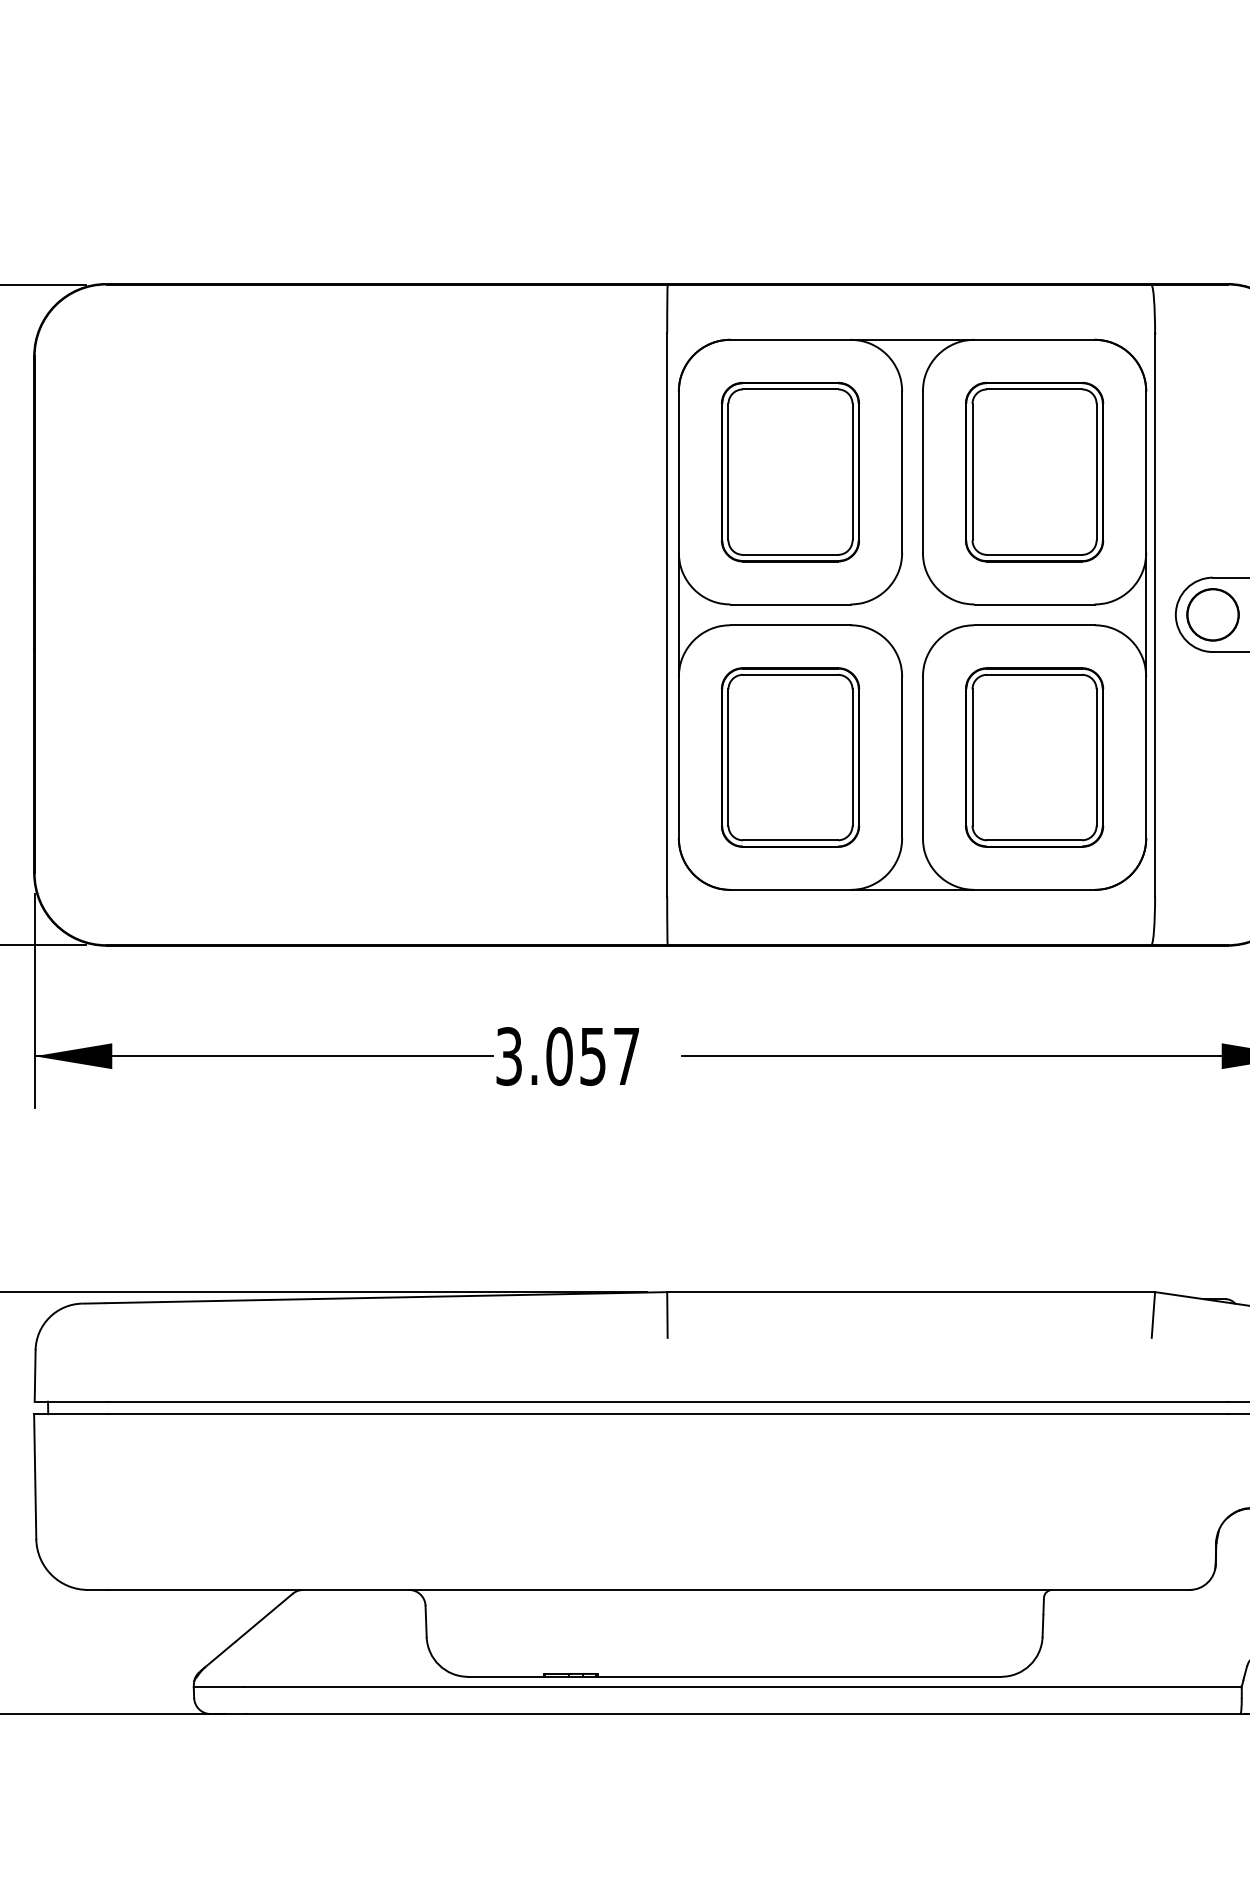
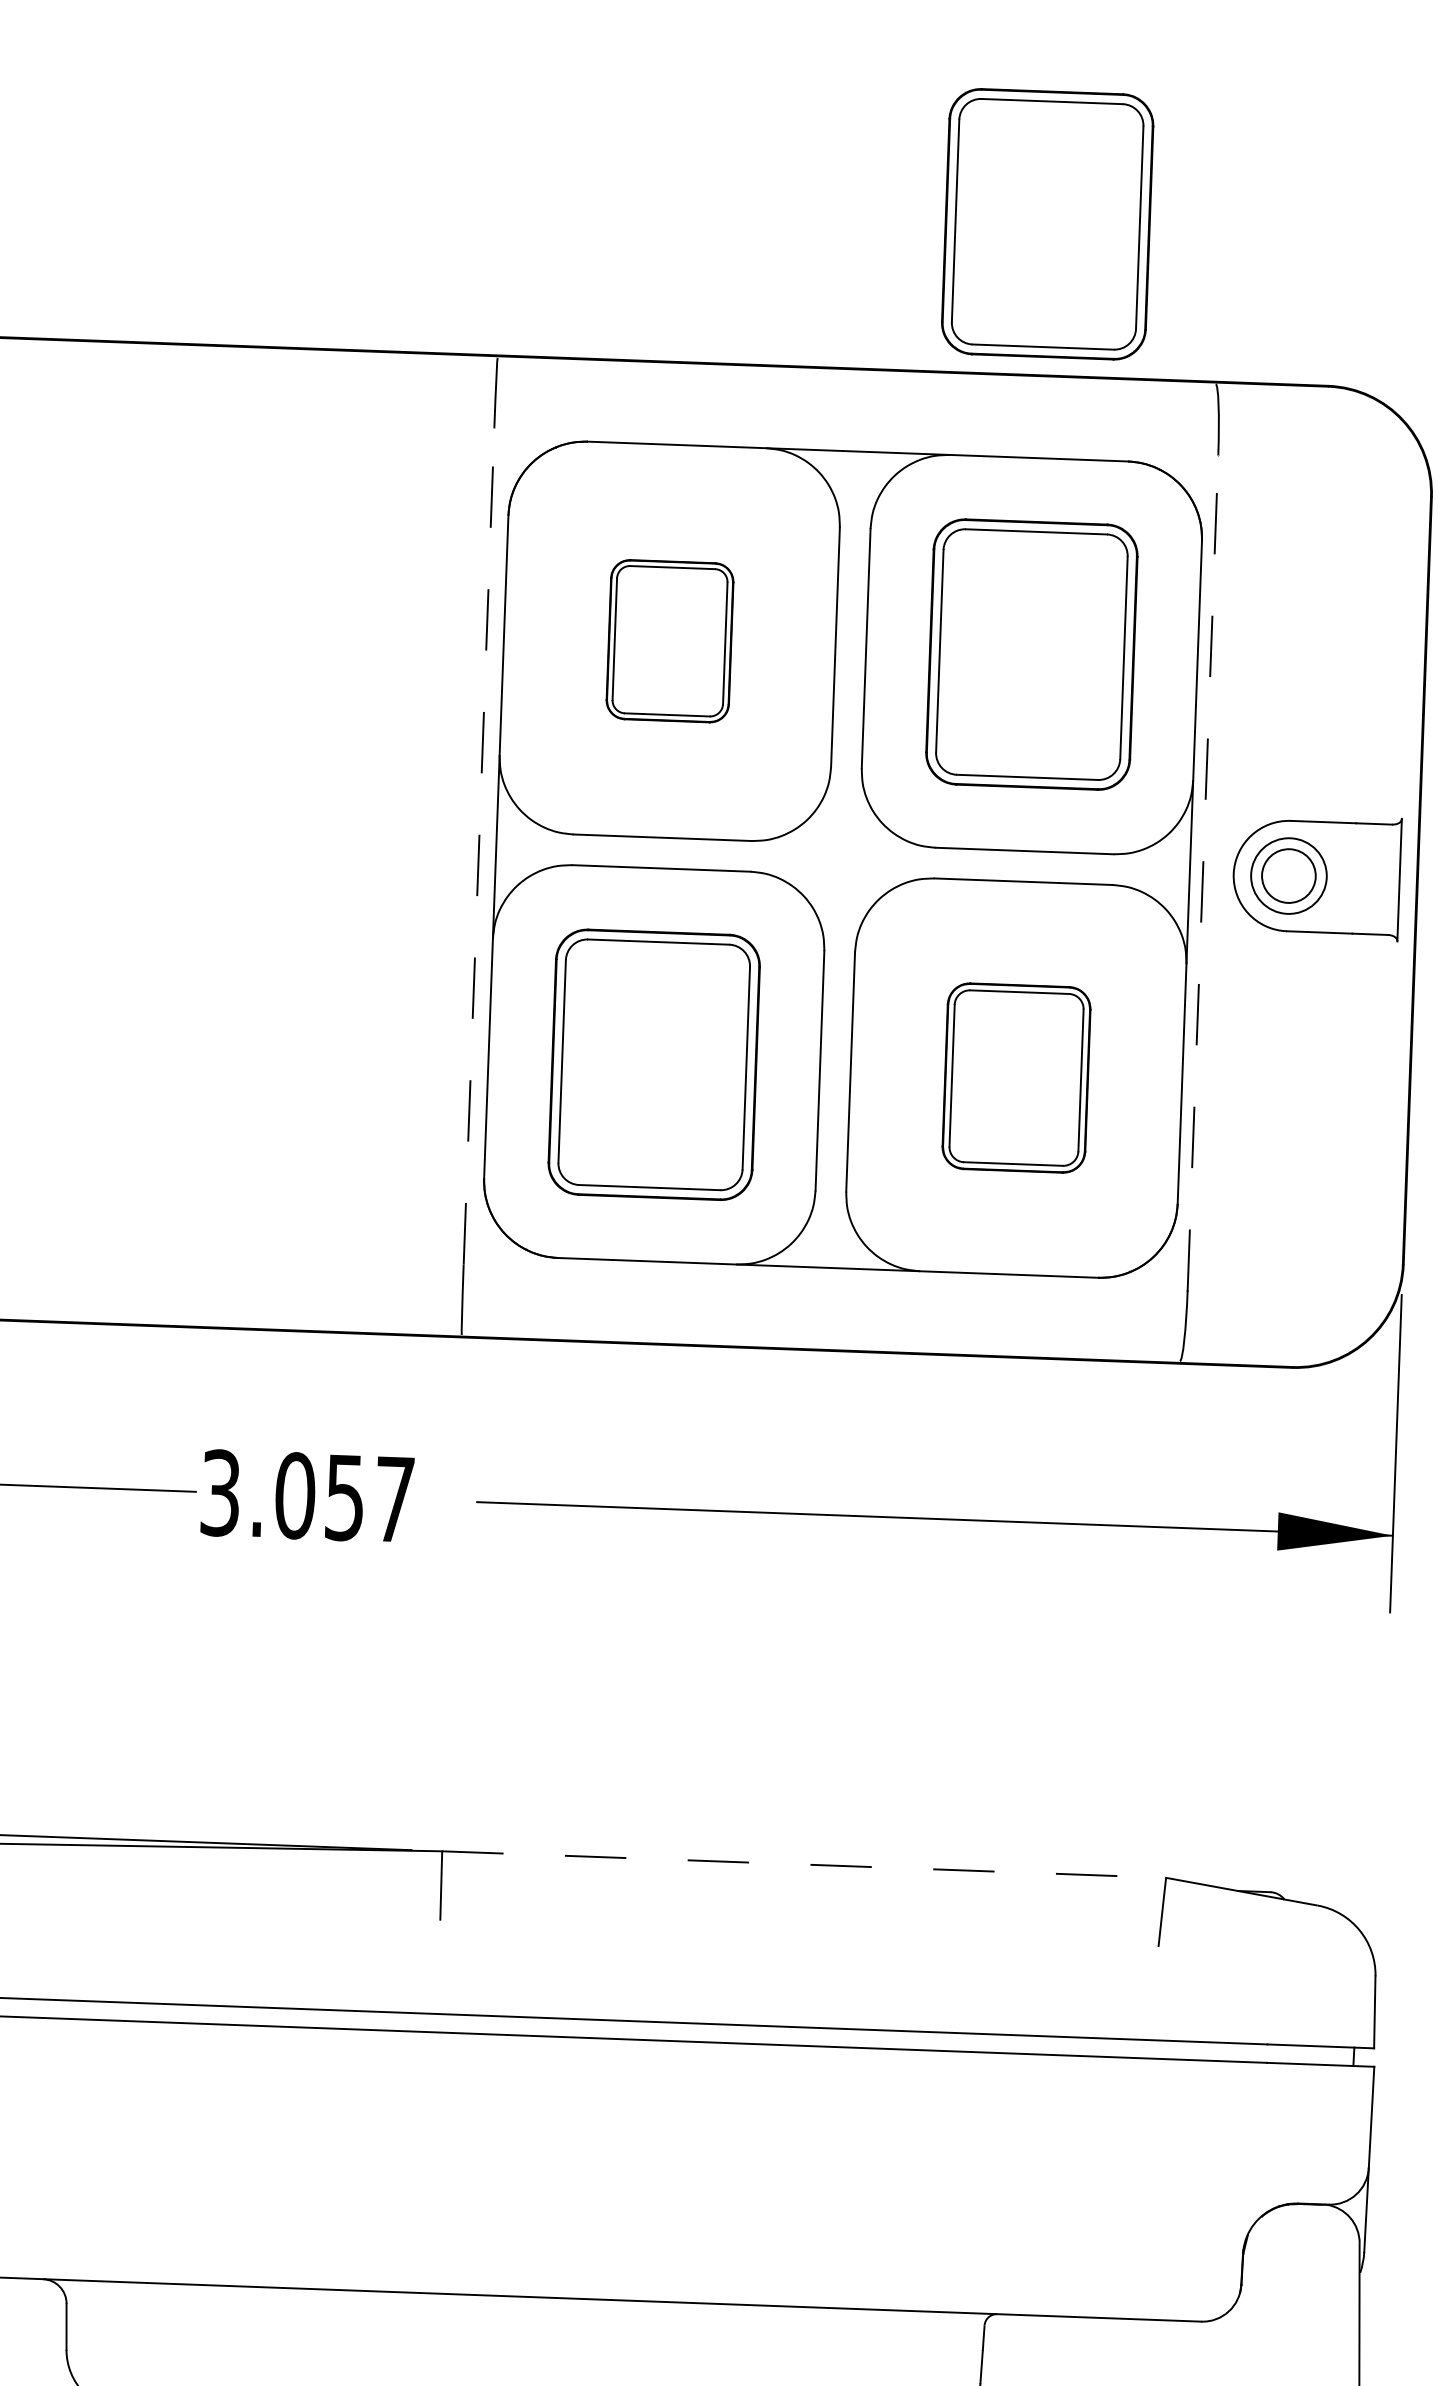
part: (1034, 181) -> (1047, 223), added
part: (790, 471) -> (669, 640), size x0.6
line: (667, 614) -> (479, 845), solid -> dashed
line: (1155, 614) -> (1203, 872), solid -> dashed
circle: (1212, 614) -> (1288, 875), size x0.7
part: (1034, 757) -> (1016, 1078), size x0.7
line: (911, 1292) -> (804, 1865), solid -> dashed

